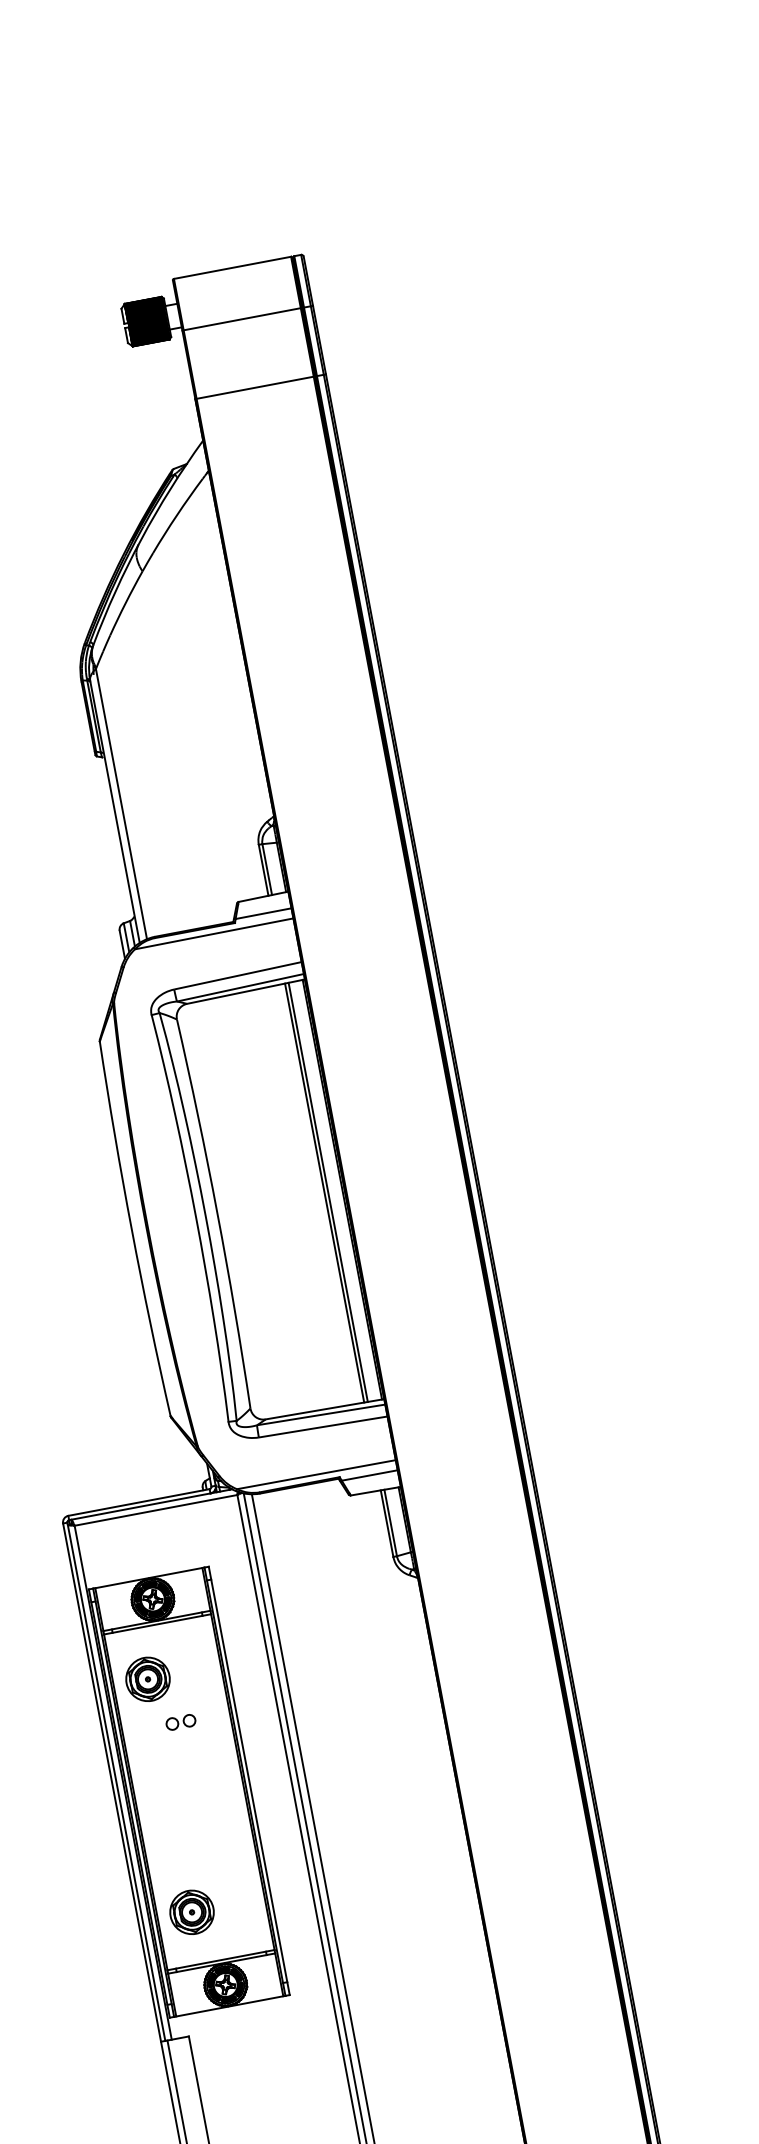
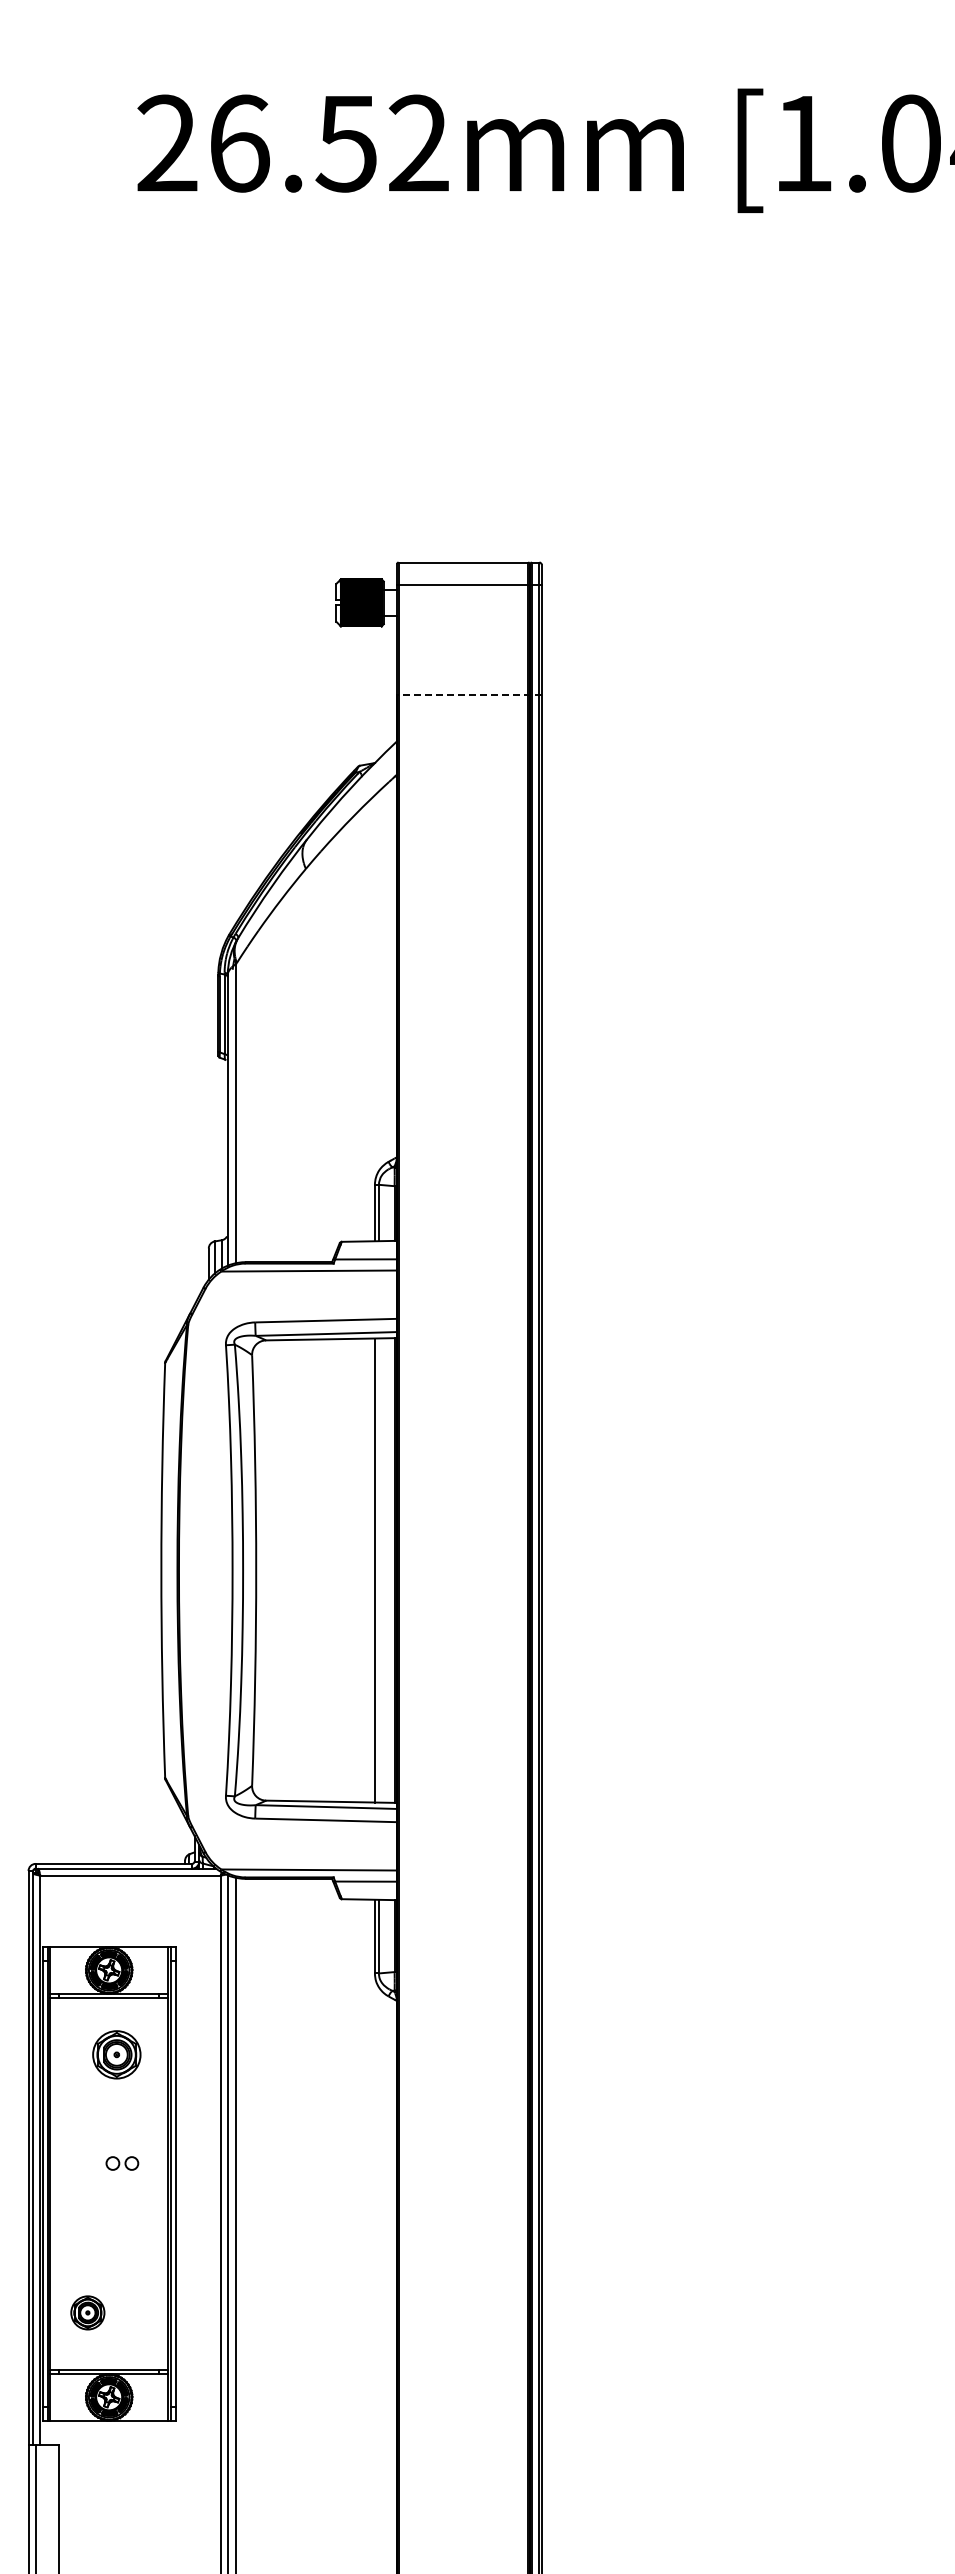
line: (247, 318) -> (469, 585), moved
line: (259, 387) -> (468, 695), solid -> dashed
line: (327, 1192) -> (378, 1570), removed
part: (147, 1679) -> (116, 2054), moved
part: (181, 1722) -> (122, 2163), moved
part: (191, 1912) -> (87, 2312), size x0.7

